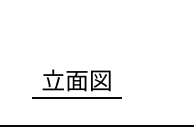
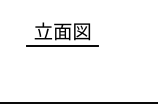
part: (76, 83) -> (62, 33), moved

